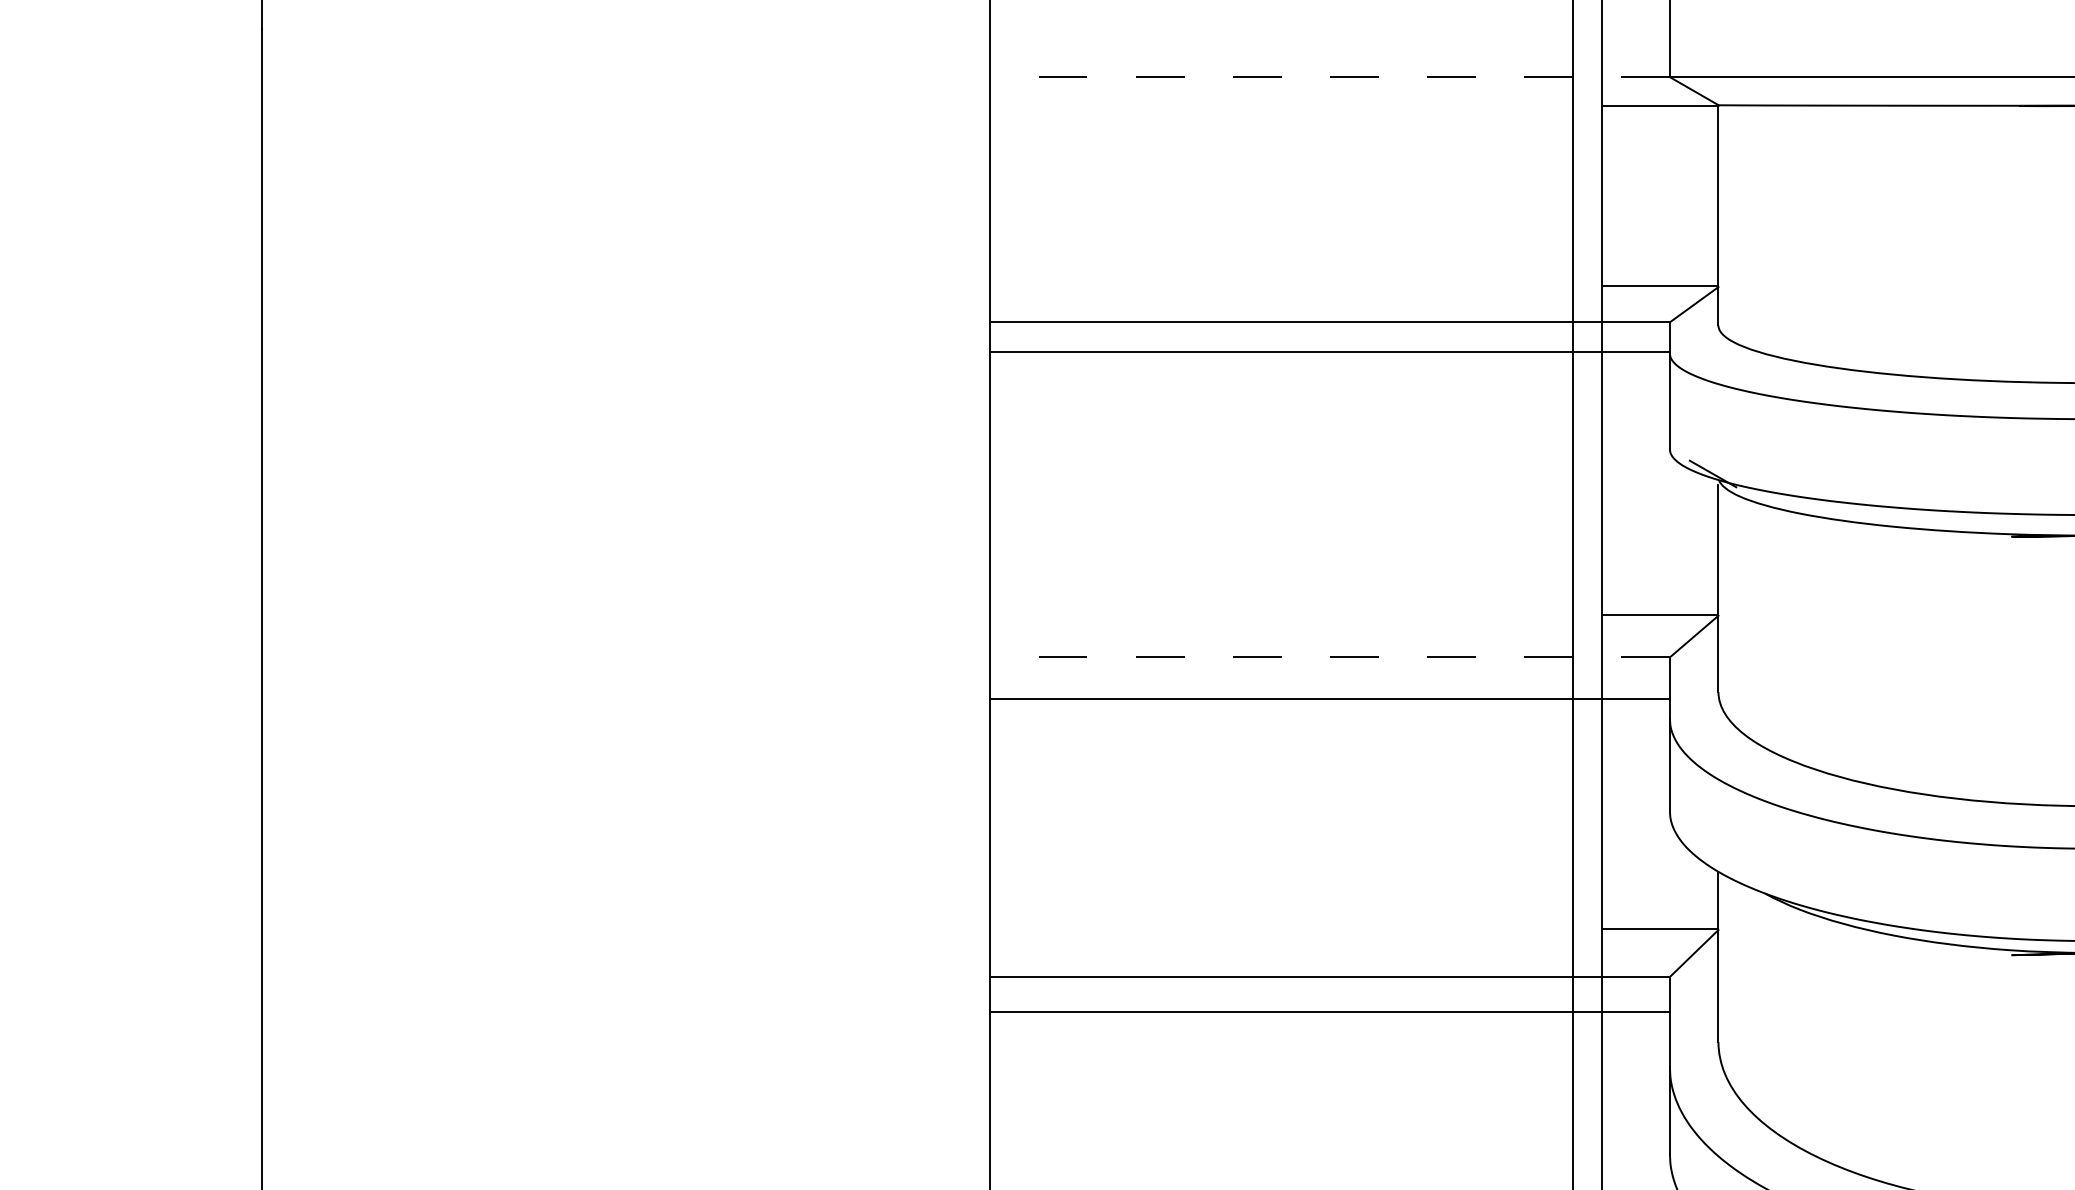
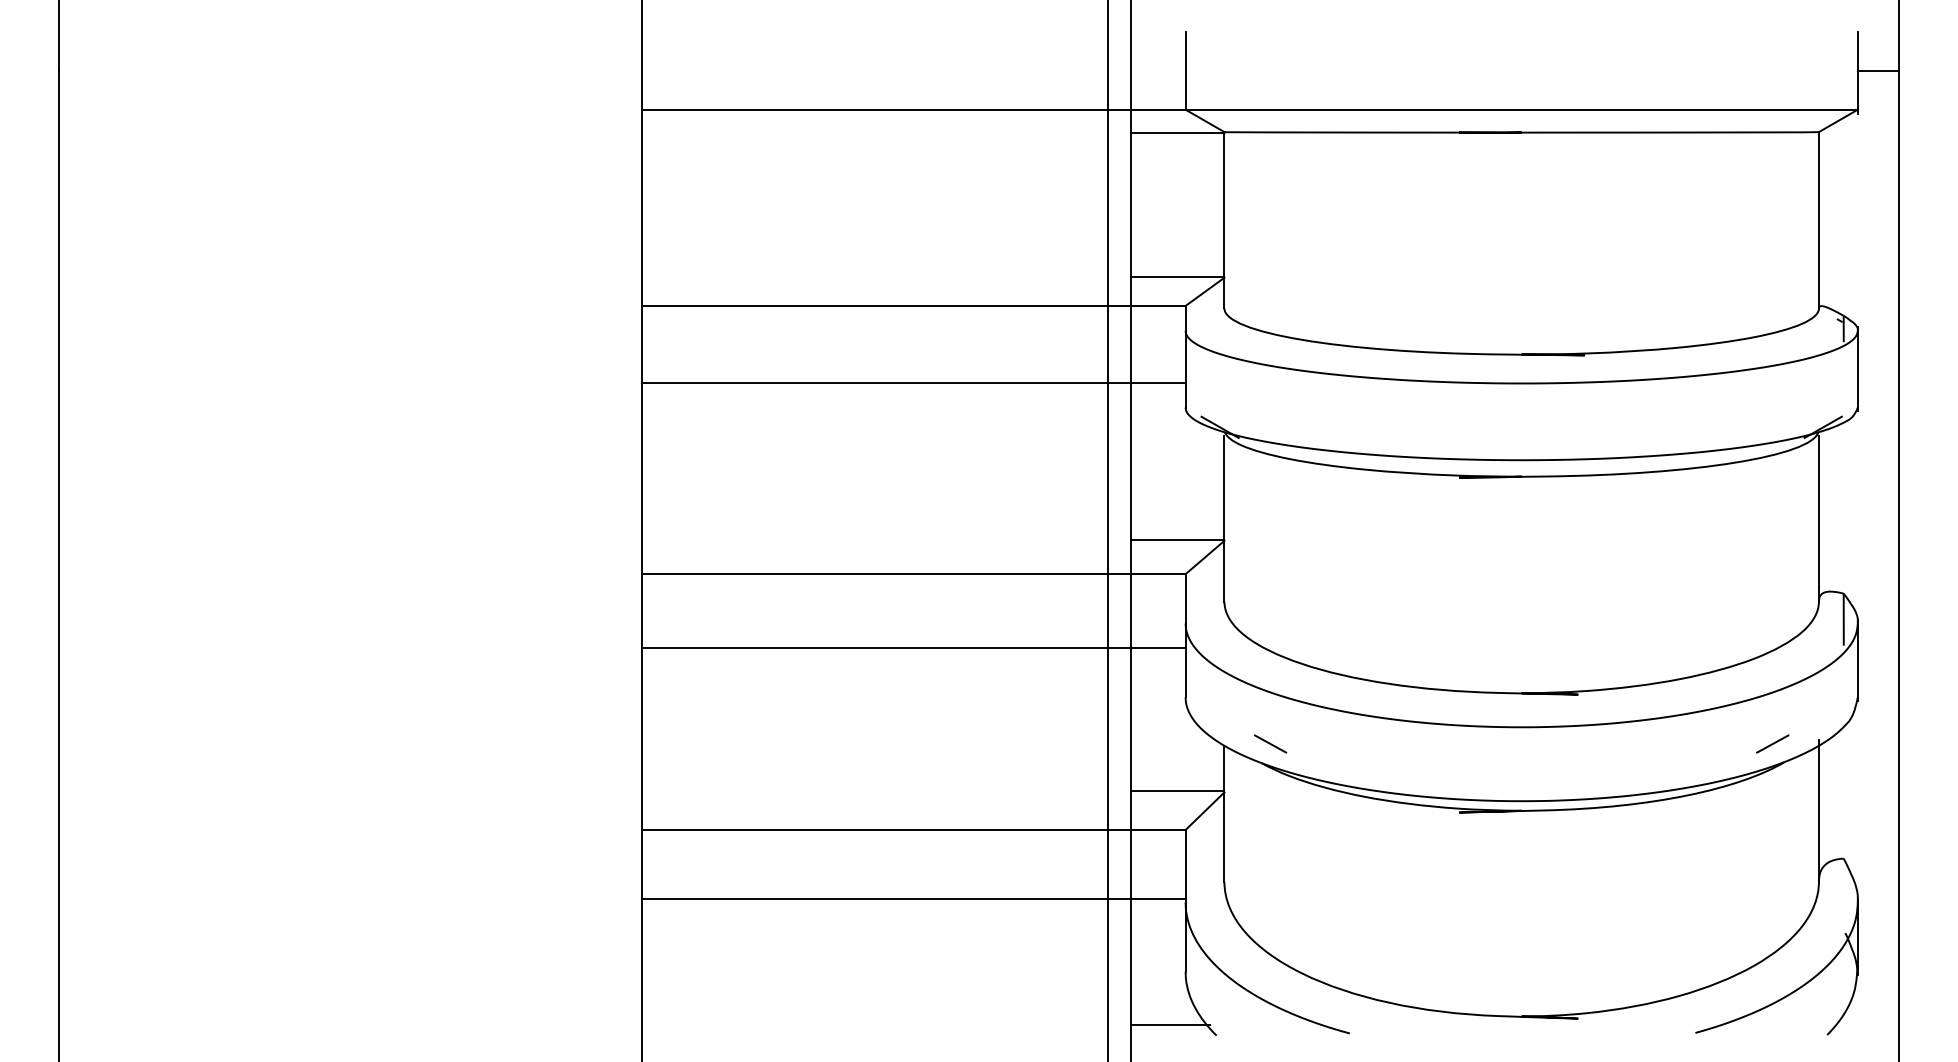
line: (1330, 76) -> (913, 109), dashed -> solid
line: (1330, 351) -> (913, 382), moved
line: (1330, 657) -> (913, 574), dashed -> solid
line: (1330, 699) -> (913, 648), moved
line: (1775, 868) -> (1270, 743), added
line: (1330, 1012) -> (913, 899), moved

